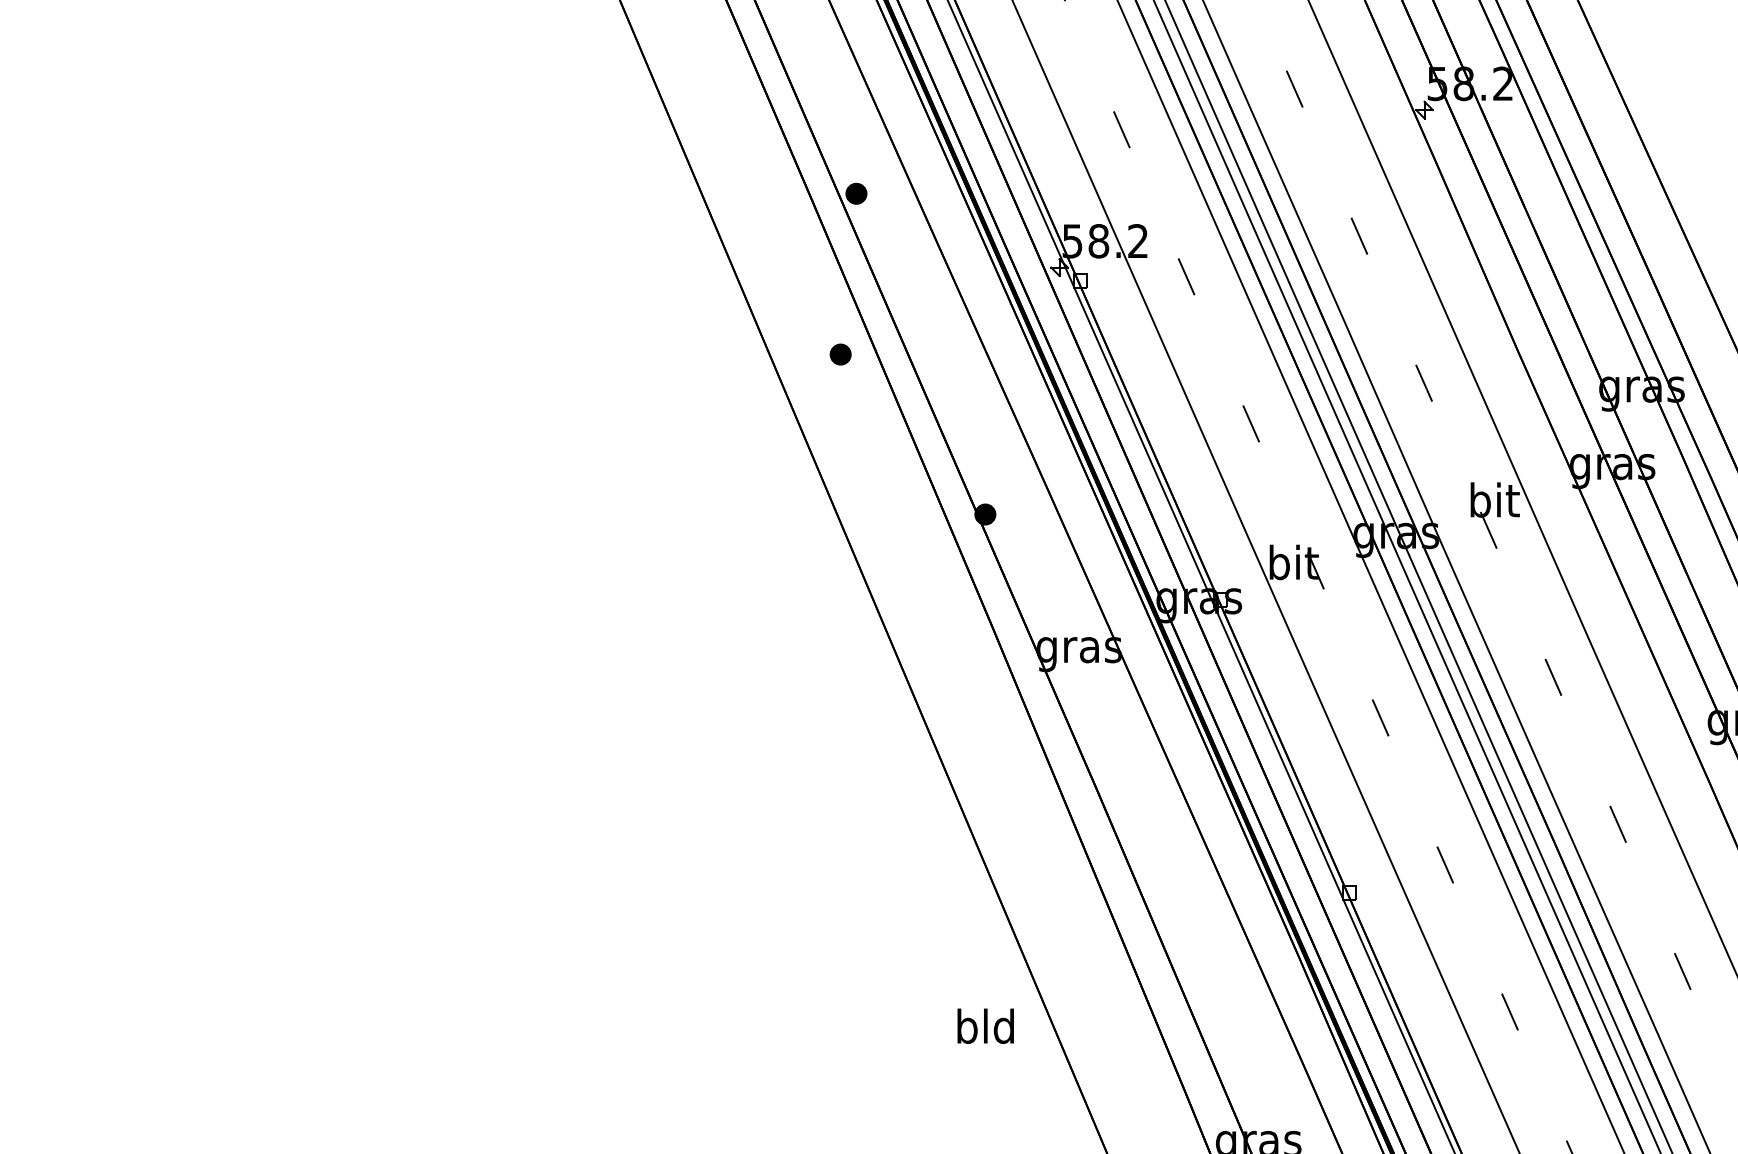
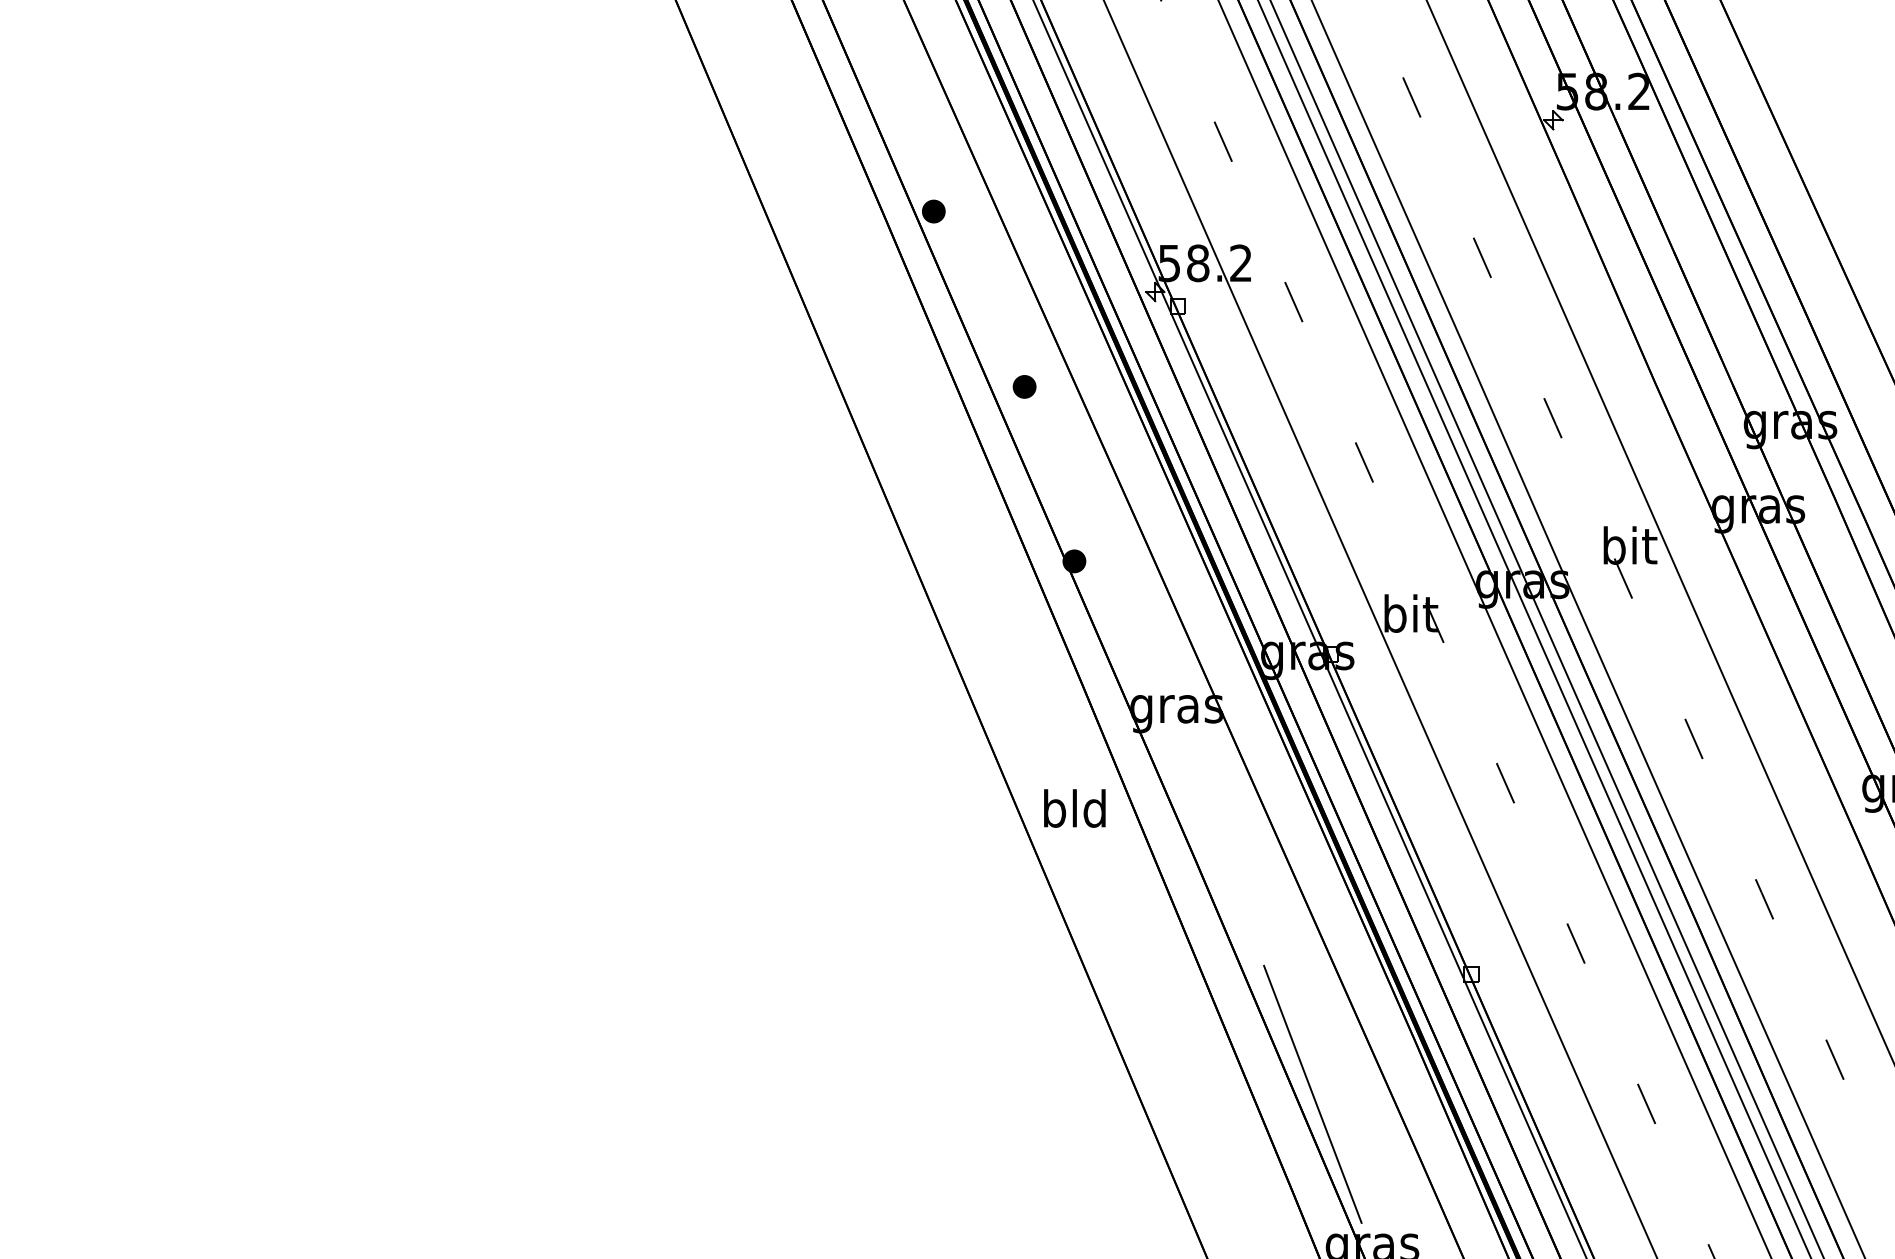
part: (840, 354) -> (1024, 386), moved
line: (1203, 1002) -> (1312, 1093), added
text: (985, 1026) -> (1074, 808), moved

